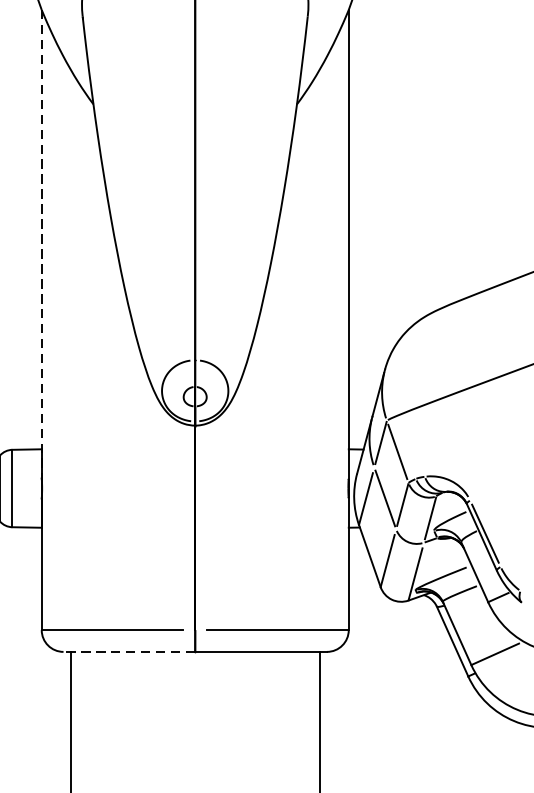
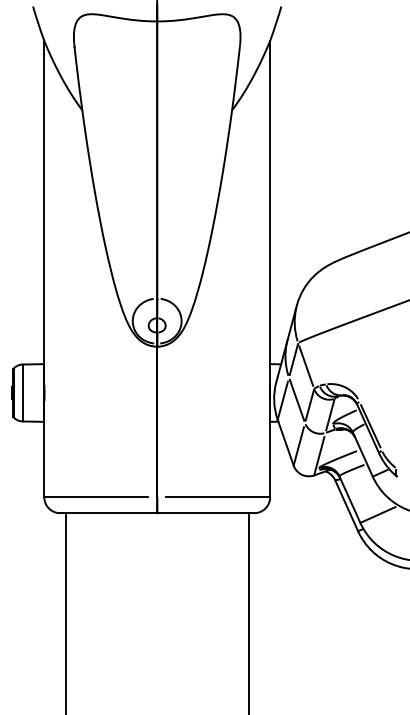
line: (42, 244) -> (44, 213), dashed -> solid
line: (129, 652) -> (108, 513), dashed -> solid

